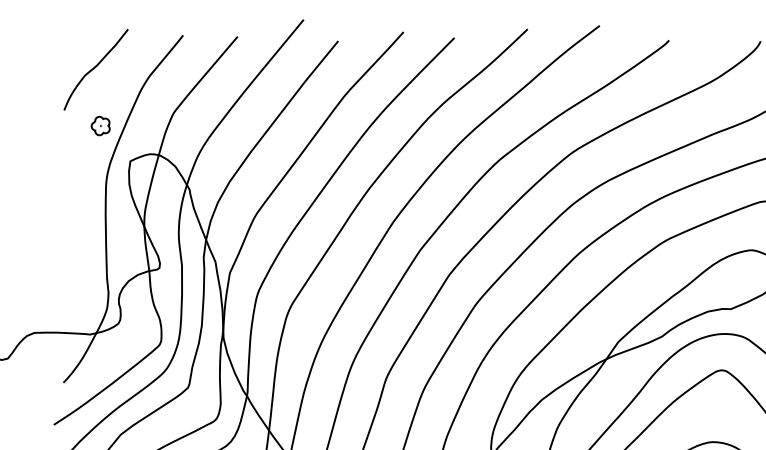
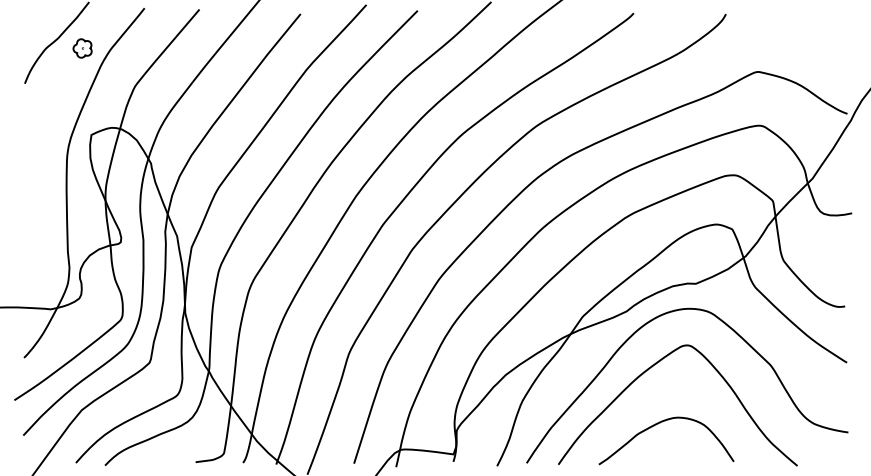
part: (100, 126) -> (82, 48), moved

